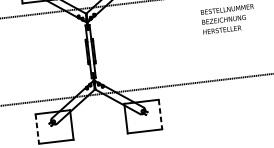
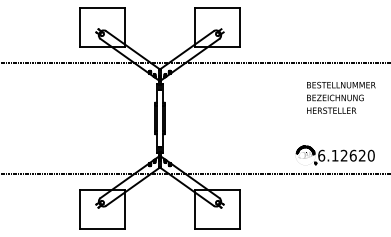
part: (228, 64) -> (334, 155), added
line: (160, 115) -> (239, 210), dashed -> solid
line: (37, 129) -> (80, 210), dashed -> solid

